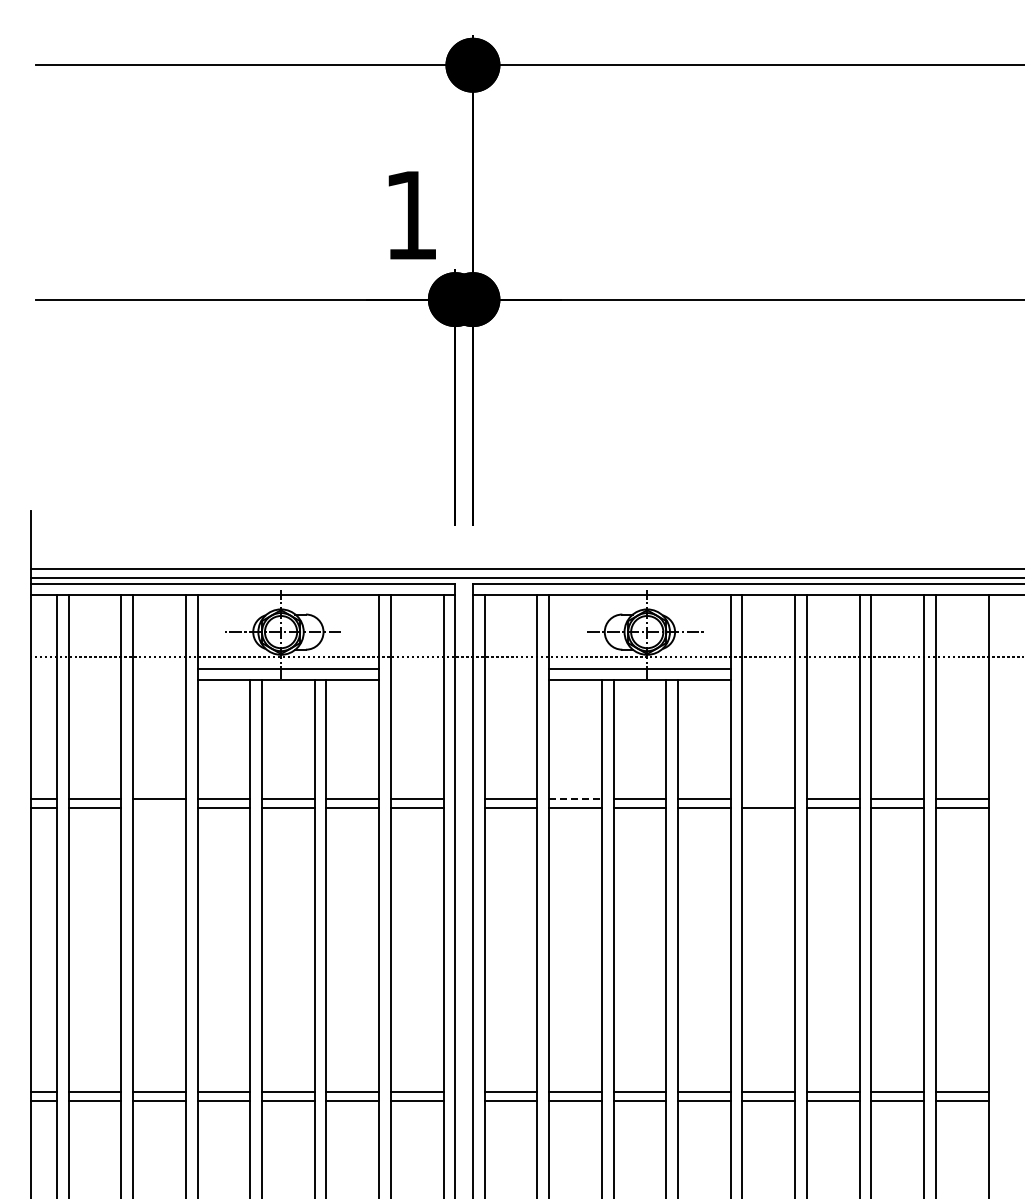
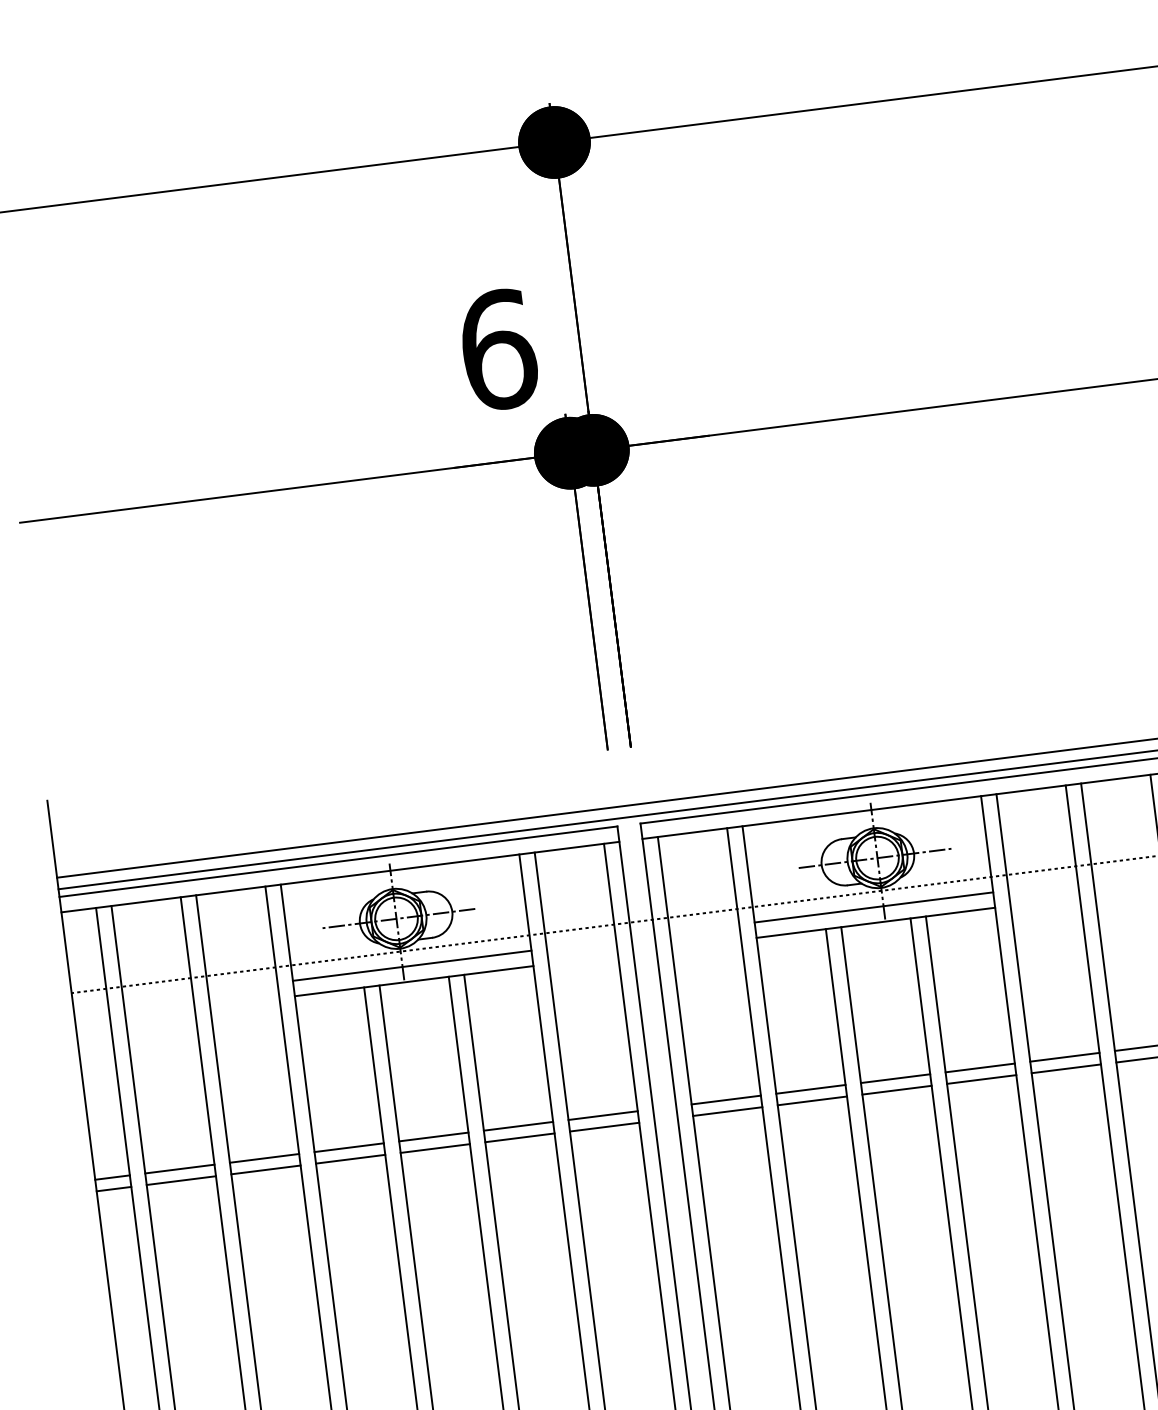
text: (411, 214) -> (498, 348), 1 -> 6
line: (575, 799) -> (811, 1089), dashed -> solid
line: (768, 799) -> (1064, 1057), added
line: (159, 807) -> (265, 1169), added

